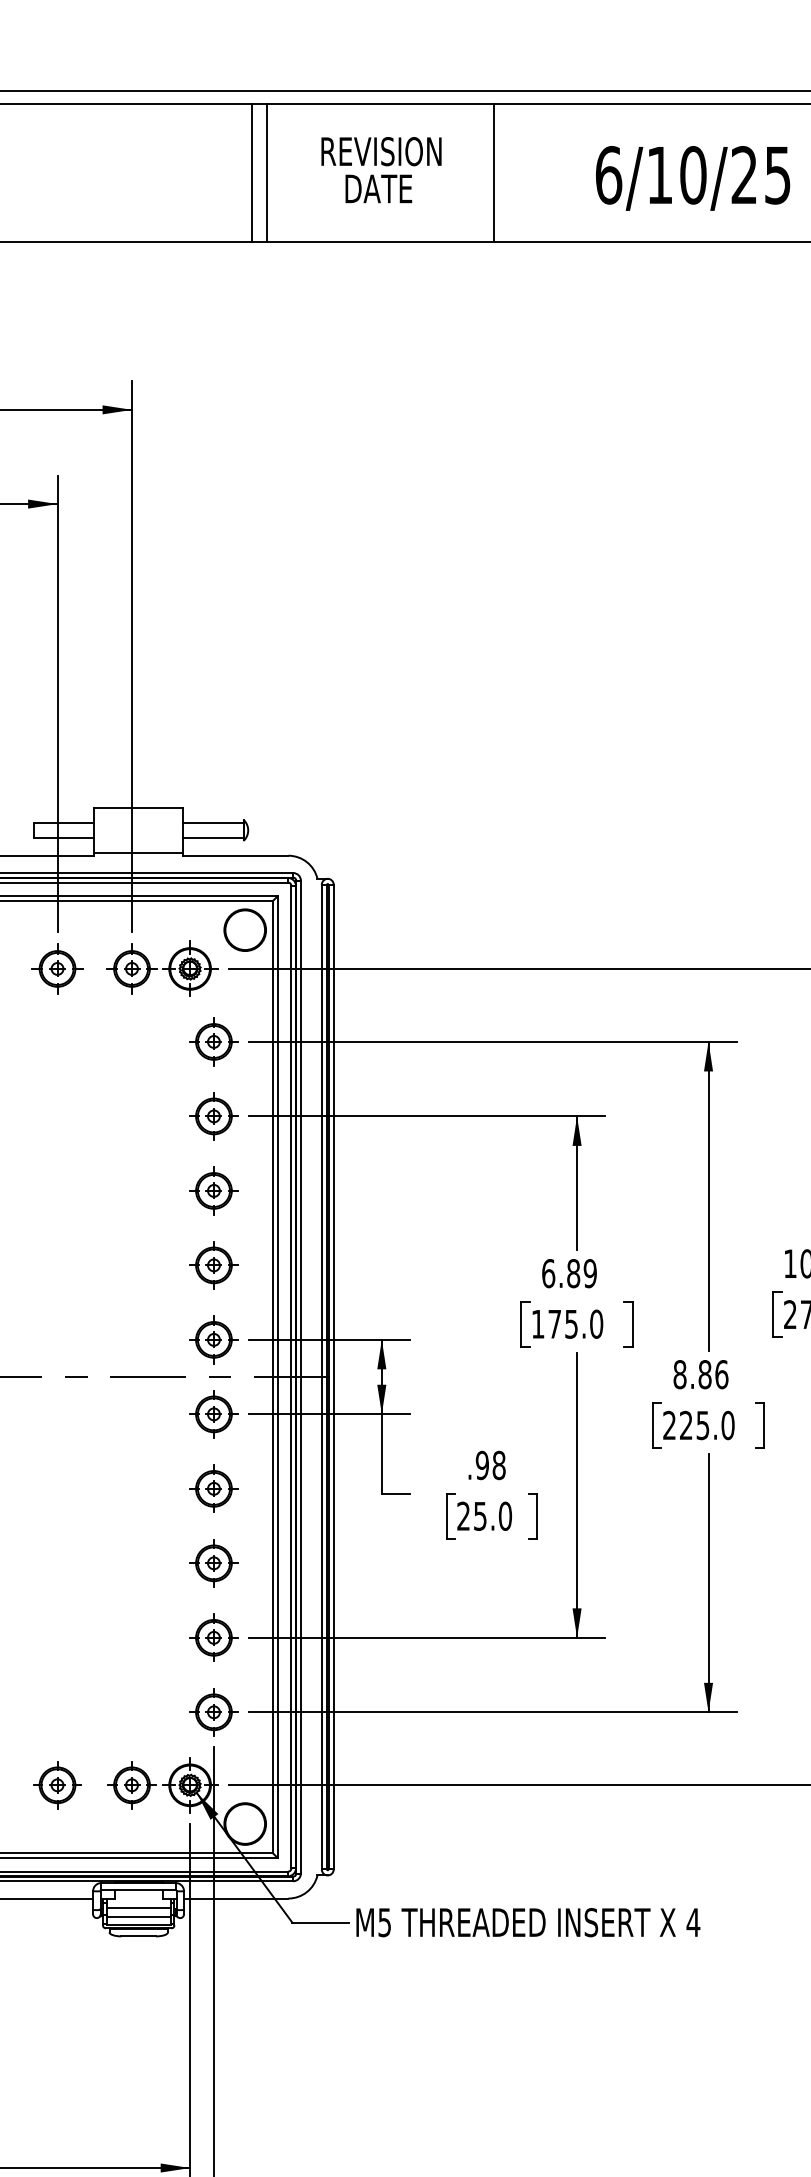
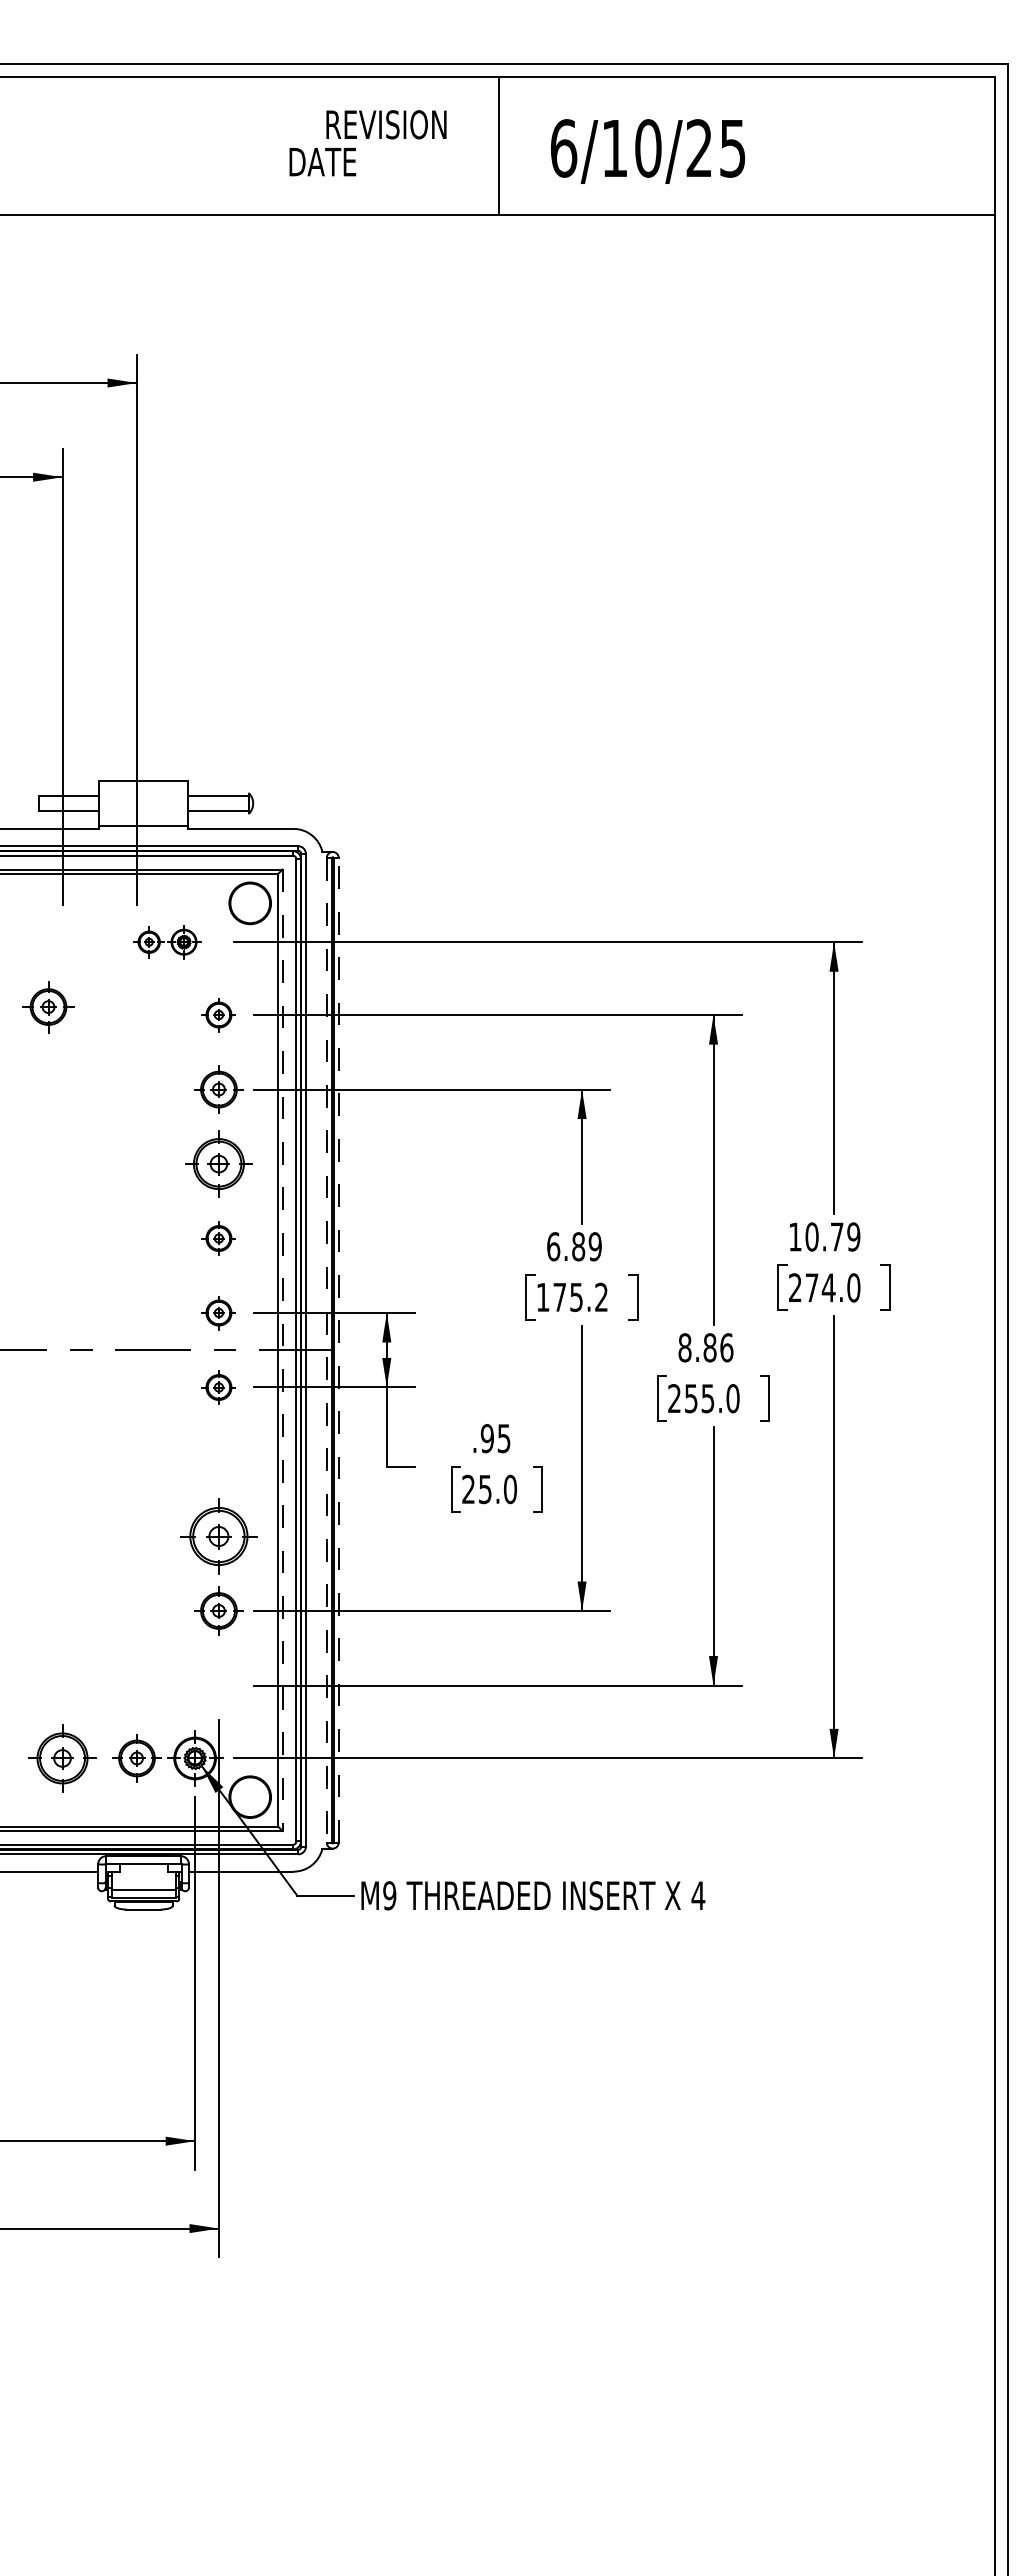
line: (251, 173) -> (256, 146), removed
line: (266, 173) -> (271, 146), removed
text: (693, 178) -> (648, 151), moved
text: (378, 189) -> (322, 162), moved
part: (57, 969) -> (48, 1007), moved
part: (162, 969) -> (167, 942), size x0.6
part: (213, 1041) -> (218, 1014), size x0.7
part: (213, 1190) -> (218, 1163), size x1.4
part: (213, 1265) -> (218, 1238), size x0.7
text: (596, 1324) -> (601, 1297), 175.0 -> 175.2
part: (213, 1339) -> (218, 1312), size x0.7
line: (333, 1376) -> (338, 1349), solid -> dashed
line: (277, 1377) -> (282, 1350), solid -> dashed
line: (321, 1377) -> (326, 1350), solid -> dashed
part: (213, 1414) -> (218, 1387), size x0.7
text: (686, 1425) -> (691, 1398), 225.0 -> 255.0
text: (498, 1465) -> (503, 1438), .98 -> .95
part: (213, 1488) -> (218, 1461), removed
part: (213, 1563) -> (218, 1536), size x1.6
part: (213, 1712) -> (218, 1685), removed
part: (57, 1785) -> (62, 1758), size x1.4
line: (138, 1908) -> (143, 1881), removed
text: (384, 1922) -> (389, 1895), M5 -> M9

